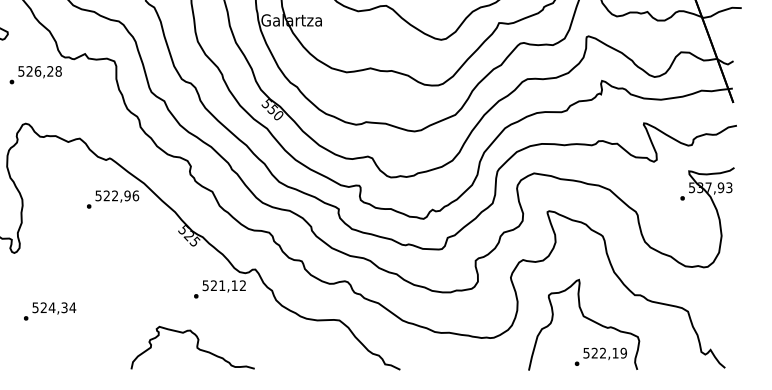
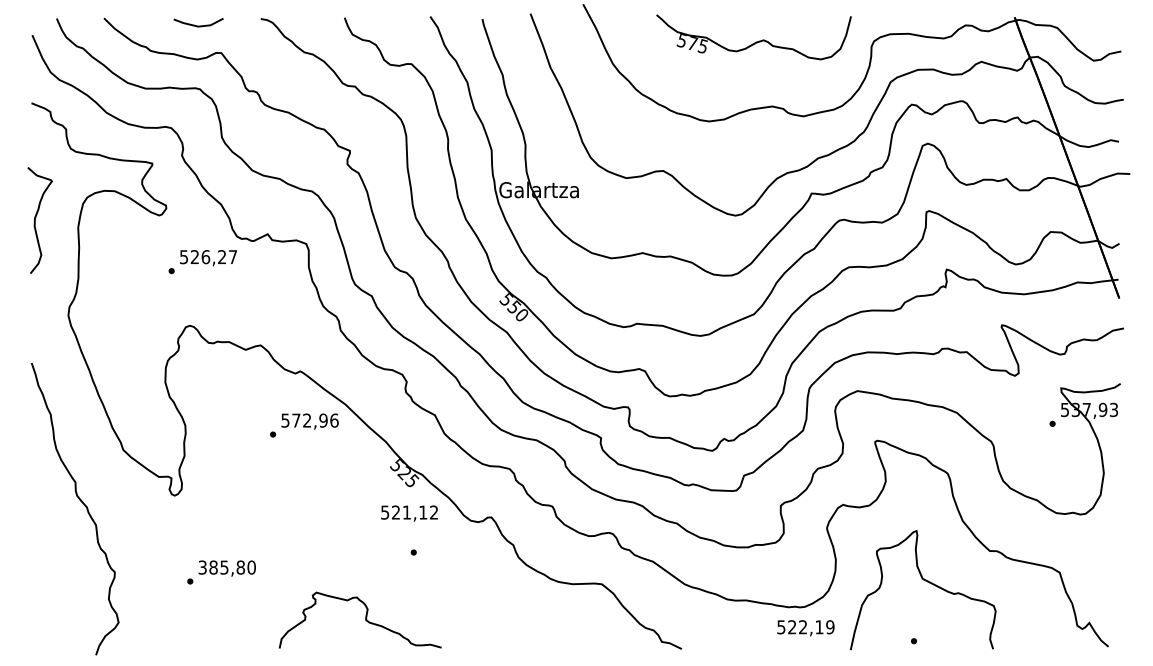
text: (58, 71) -> (232, 257), 526,28 -> 526,27
text: (106, 195) -> (296, 420), 522,96 -> 572,96
text: (224, 286) -> (409, 513), moved
text: (54, 307) -> (227, 567), 524,34 -> 385,80
curve: (196, 347) -> (365, 619), moved
text: (604, 354) -> (805, 628), moved

